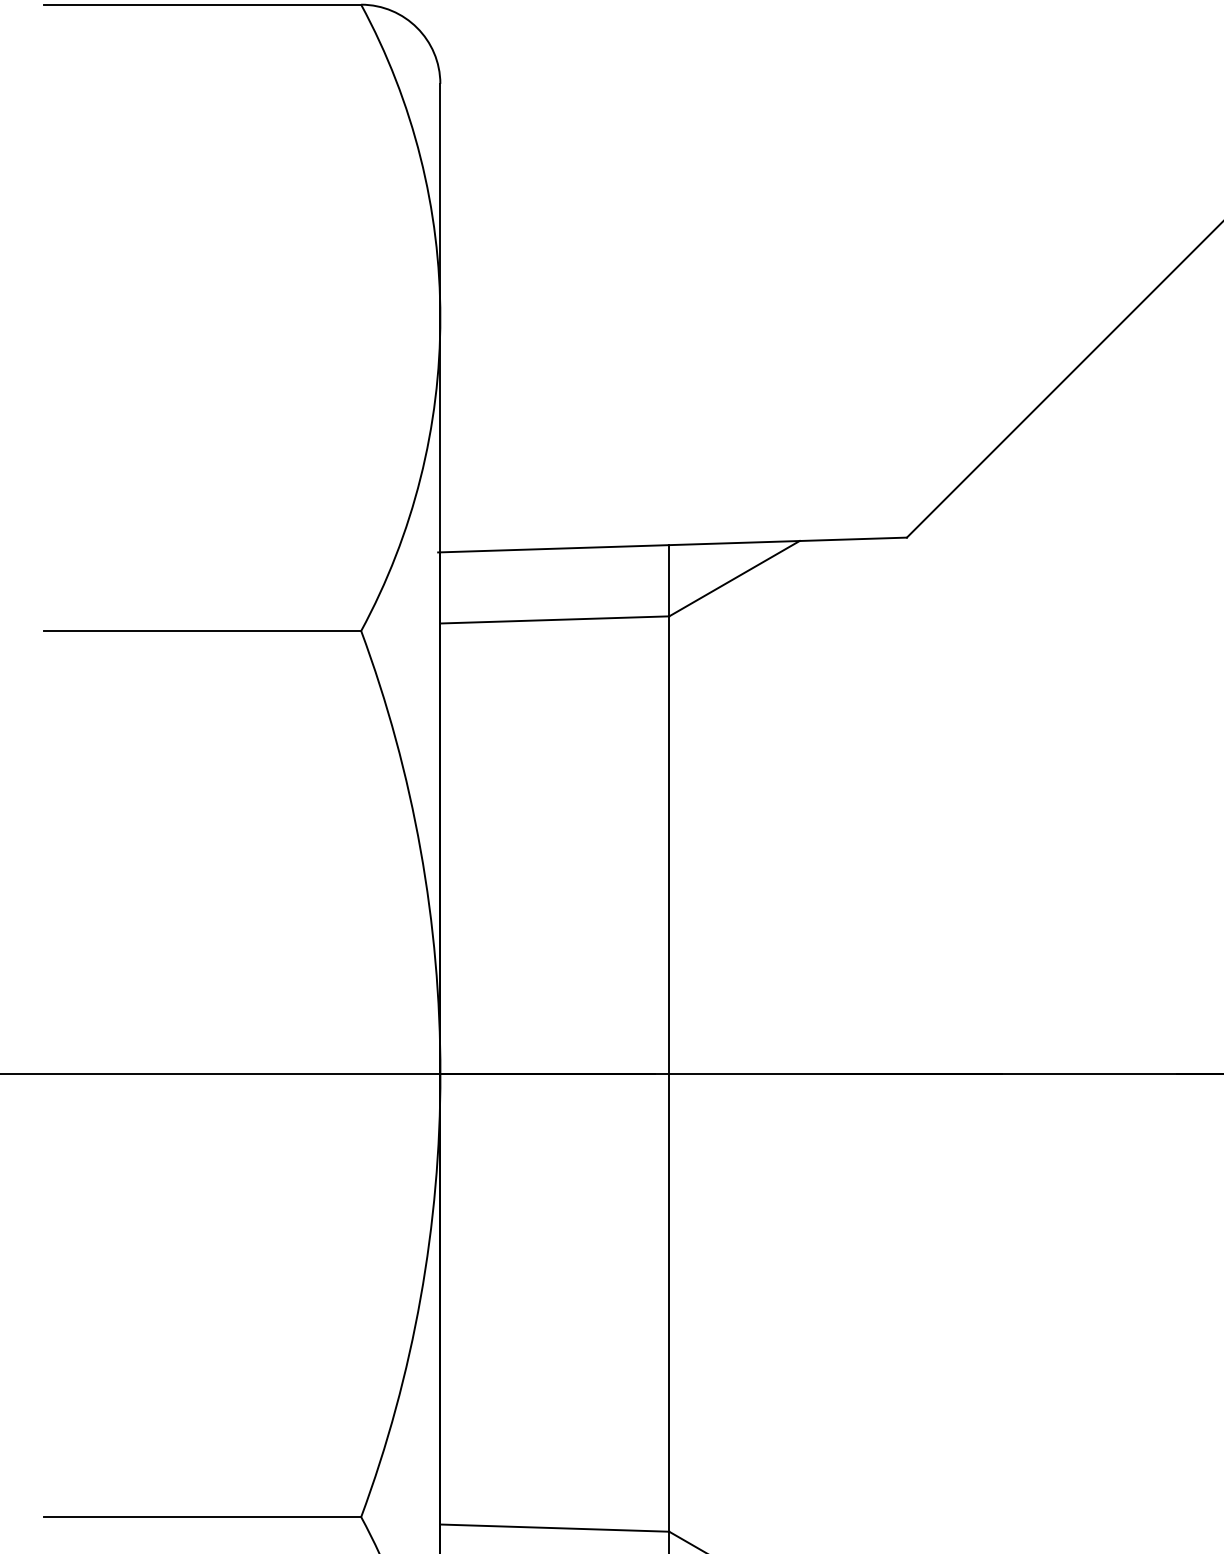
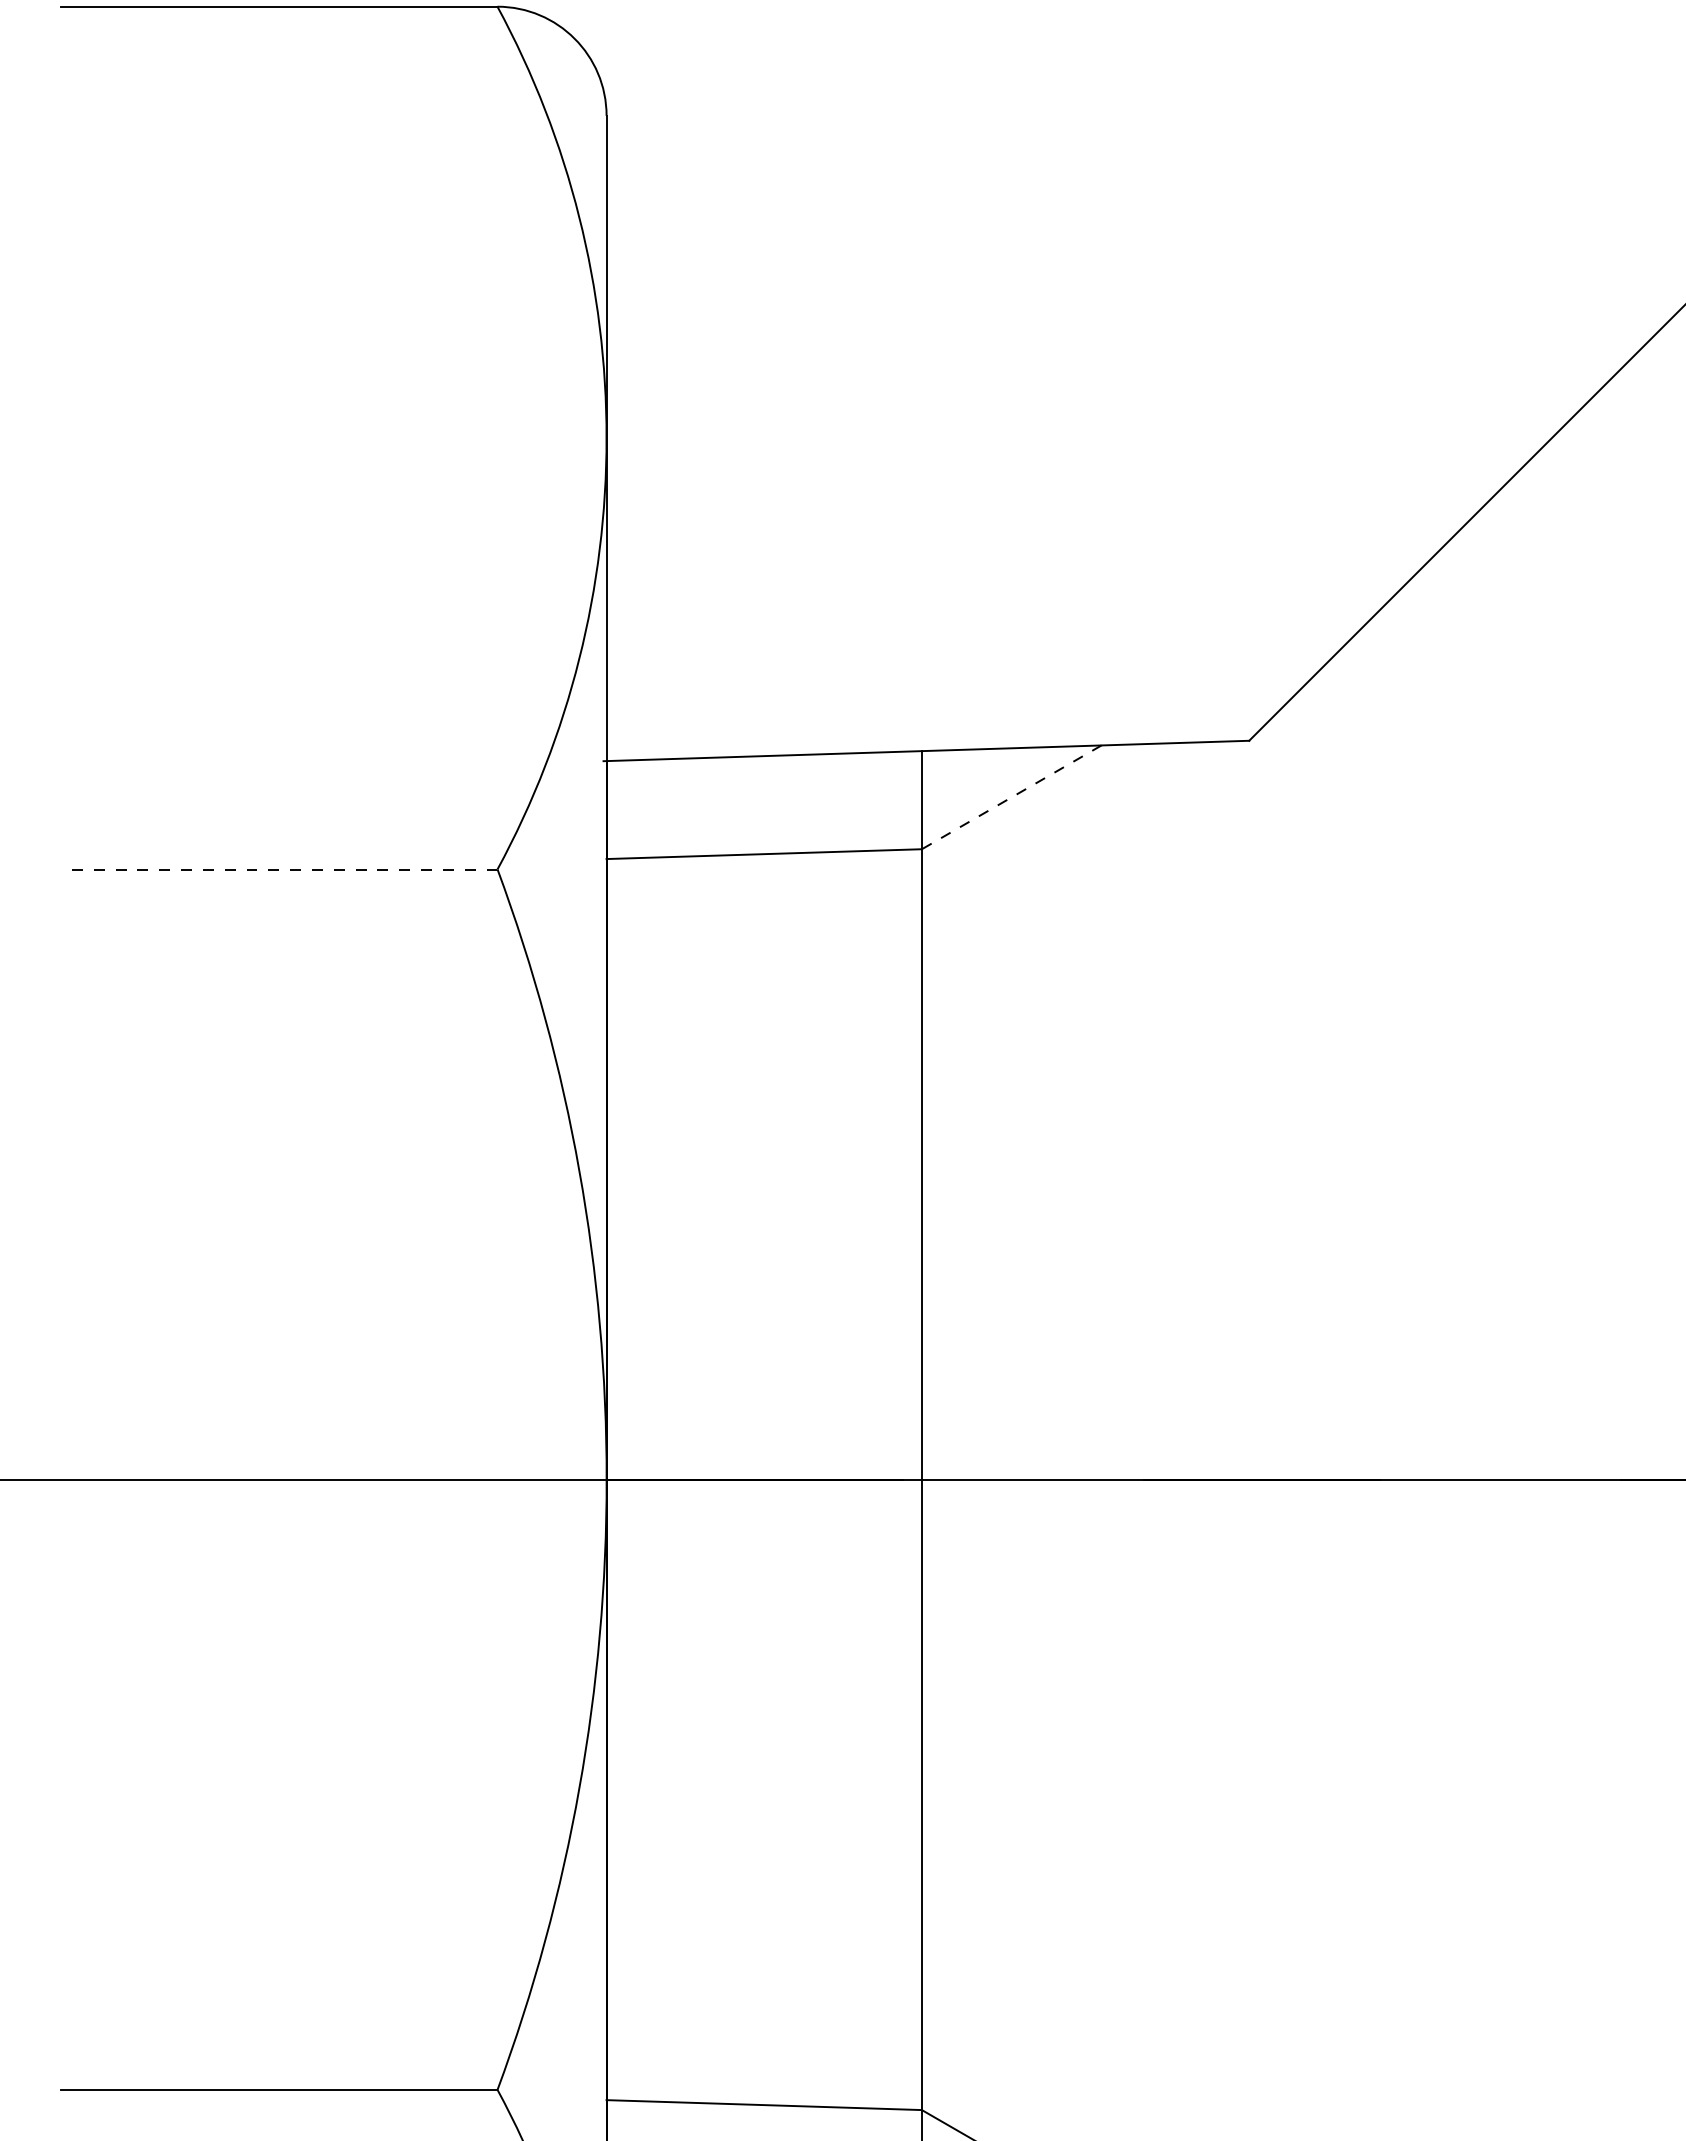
line: (734, 578) -> (1011, 797), solid -> dashed
line: (202, 631) -> (278, 869), solid -> dashed

